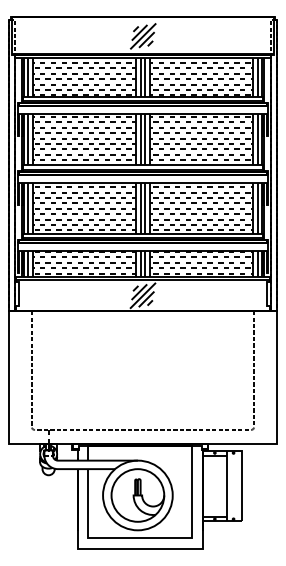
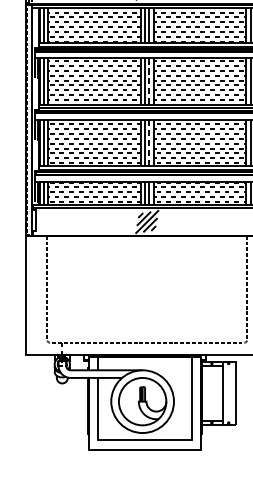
line: (145, 139) -> (149, 81), solid -> dashed
line: (145, 208) -> (149, 143), solid -> dashed

